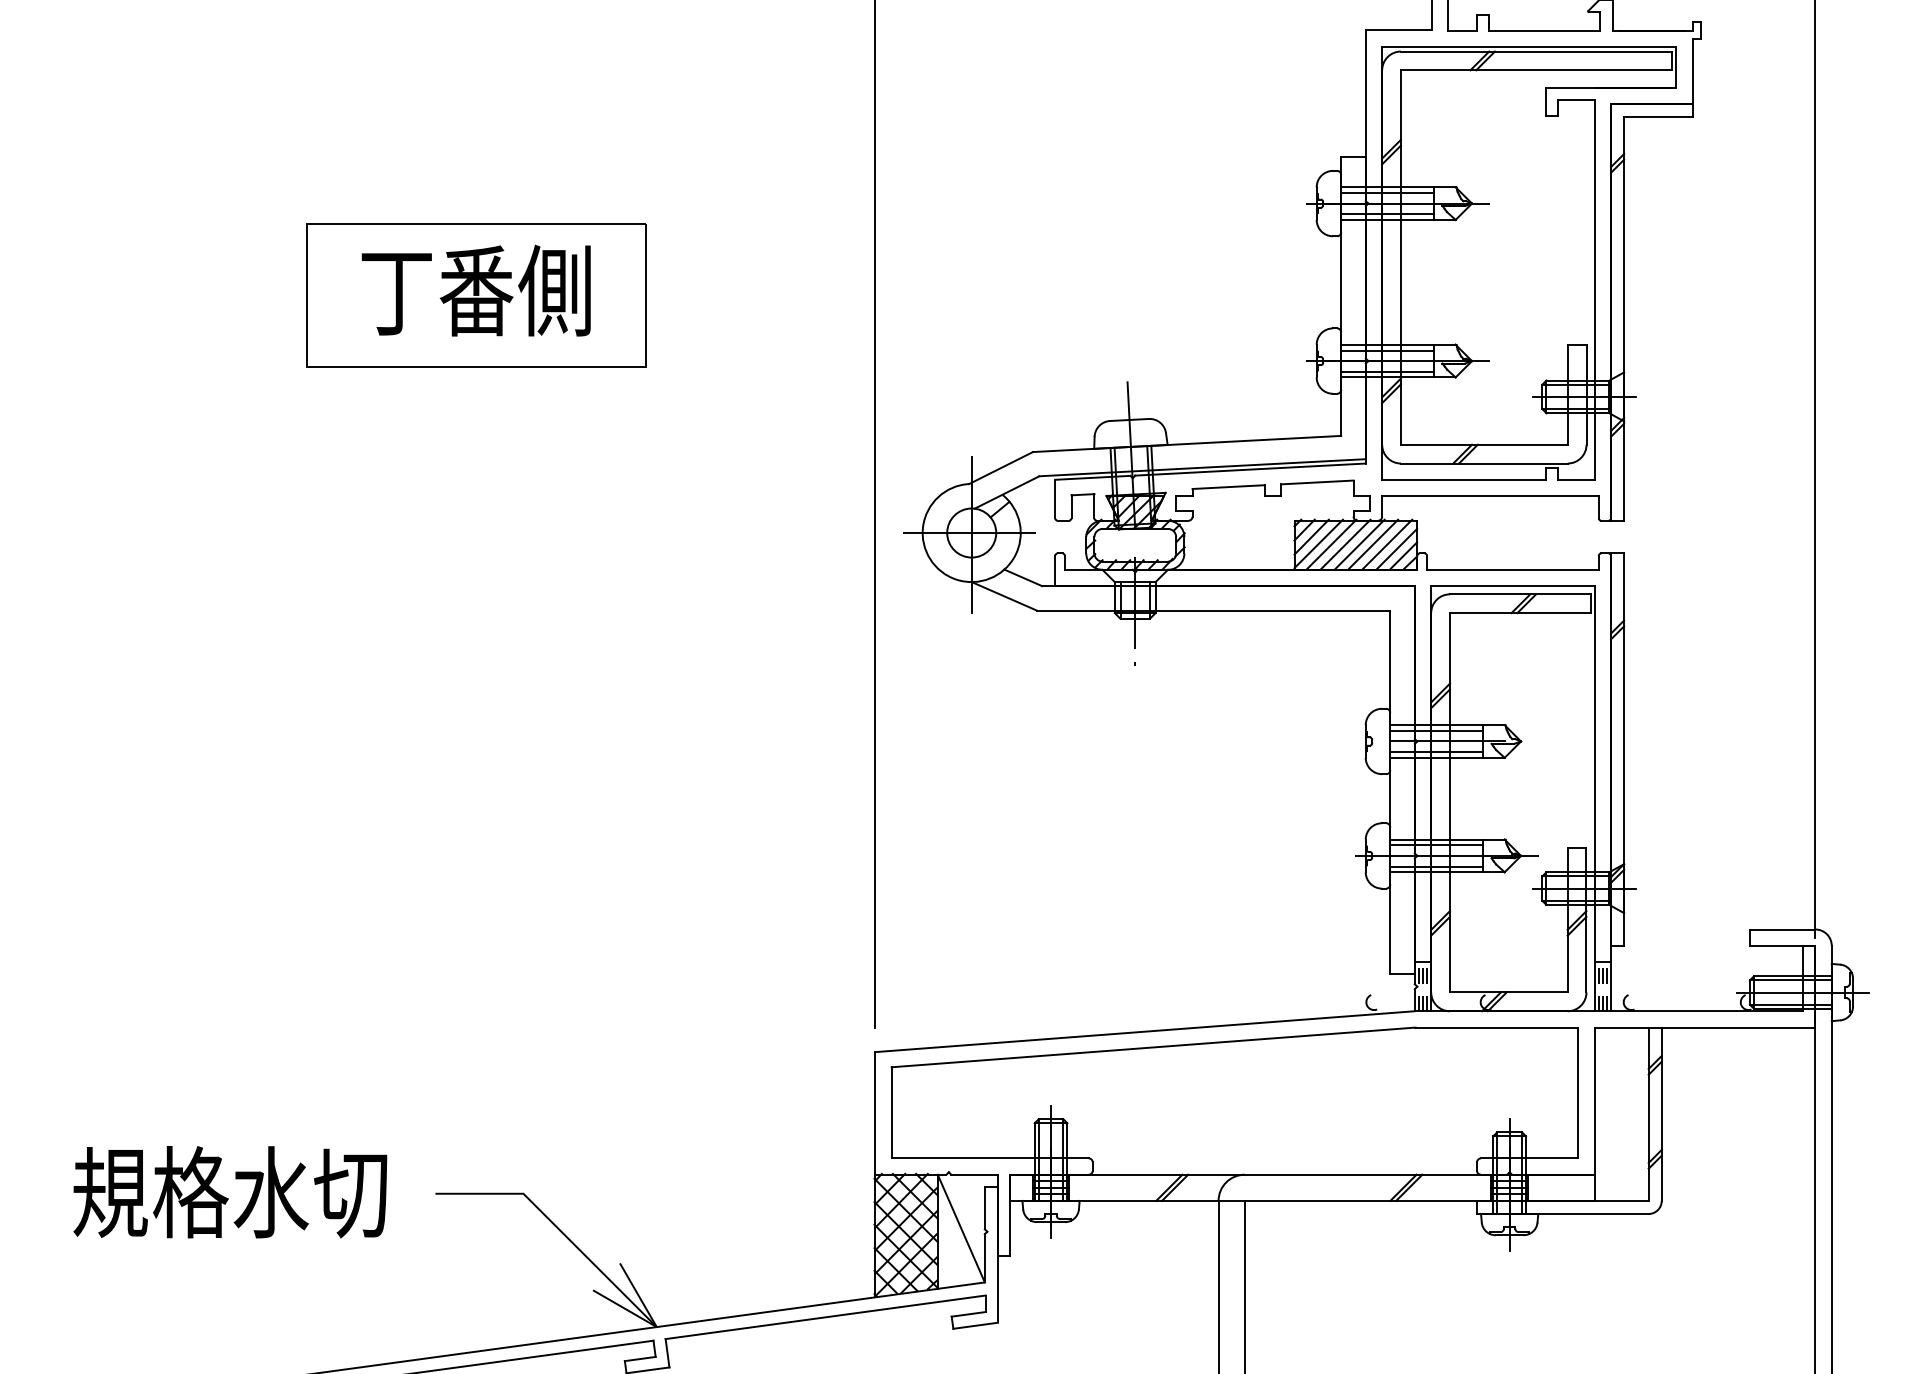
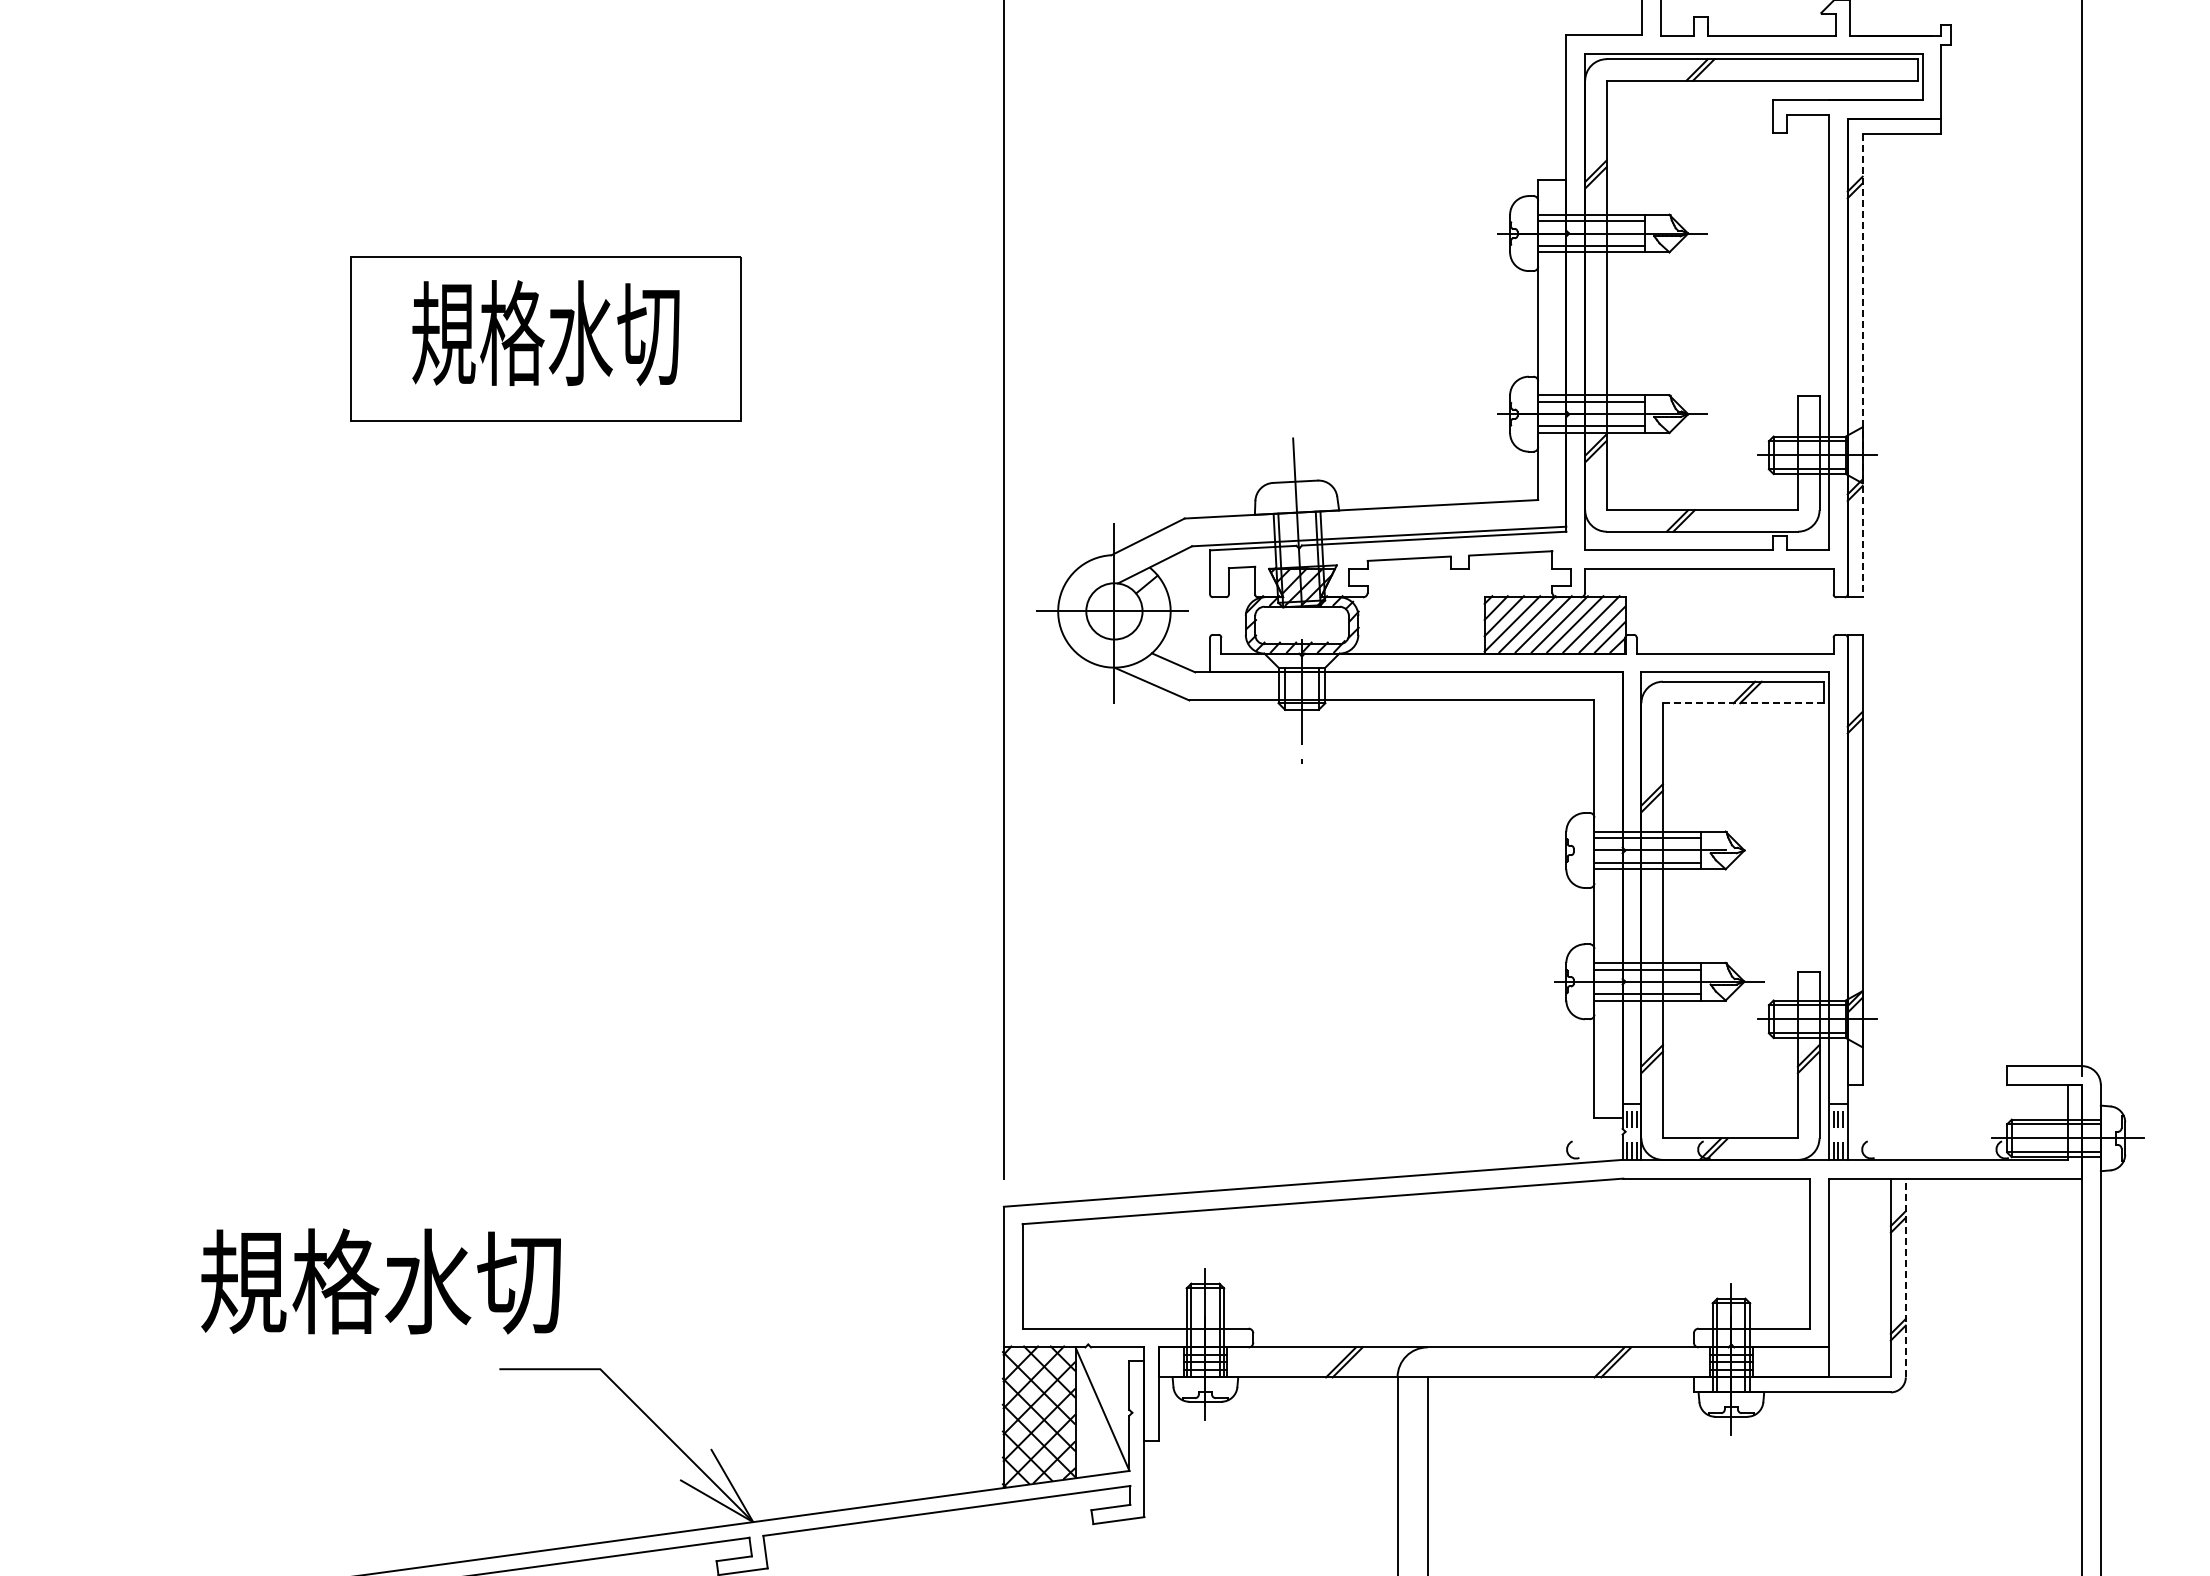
text: (475, 290) -> (545, 333), 丁番側 -> 規格水切
line: (1623, 318) -> (1862, 365), solid -> dashed
line: (1520, 613) -> (1743, 703), solid -> dashed
line: (1661, 1113) -> (1905, 1277), solid -> dashed
text: (229, 1192) -> (380, 1281), moved

